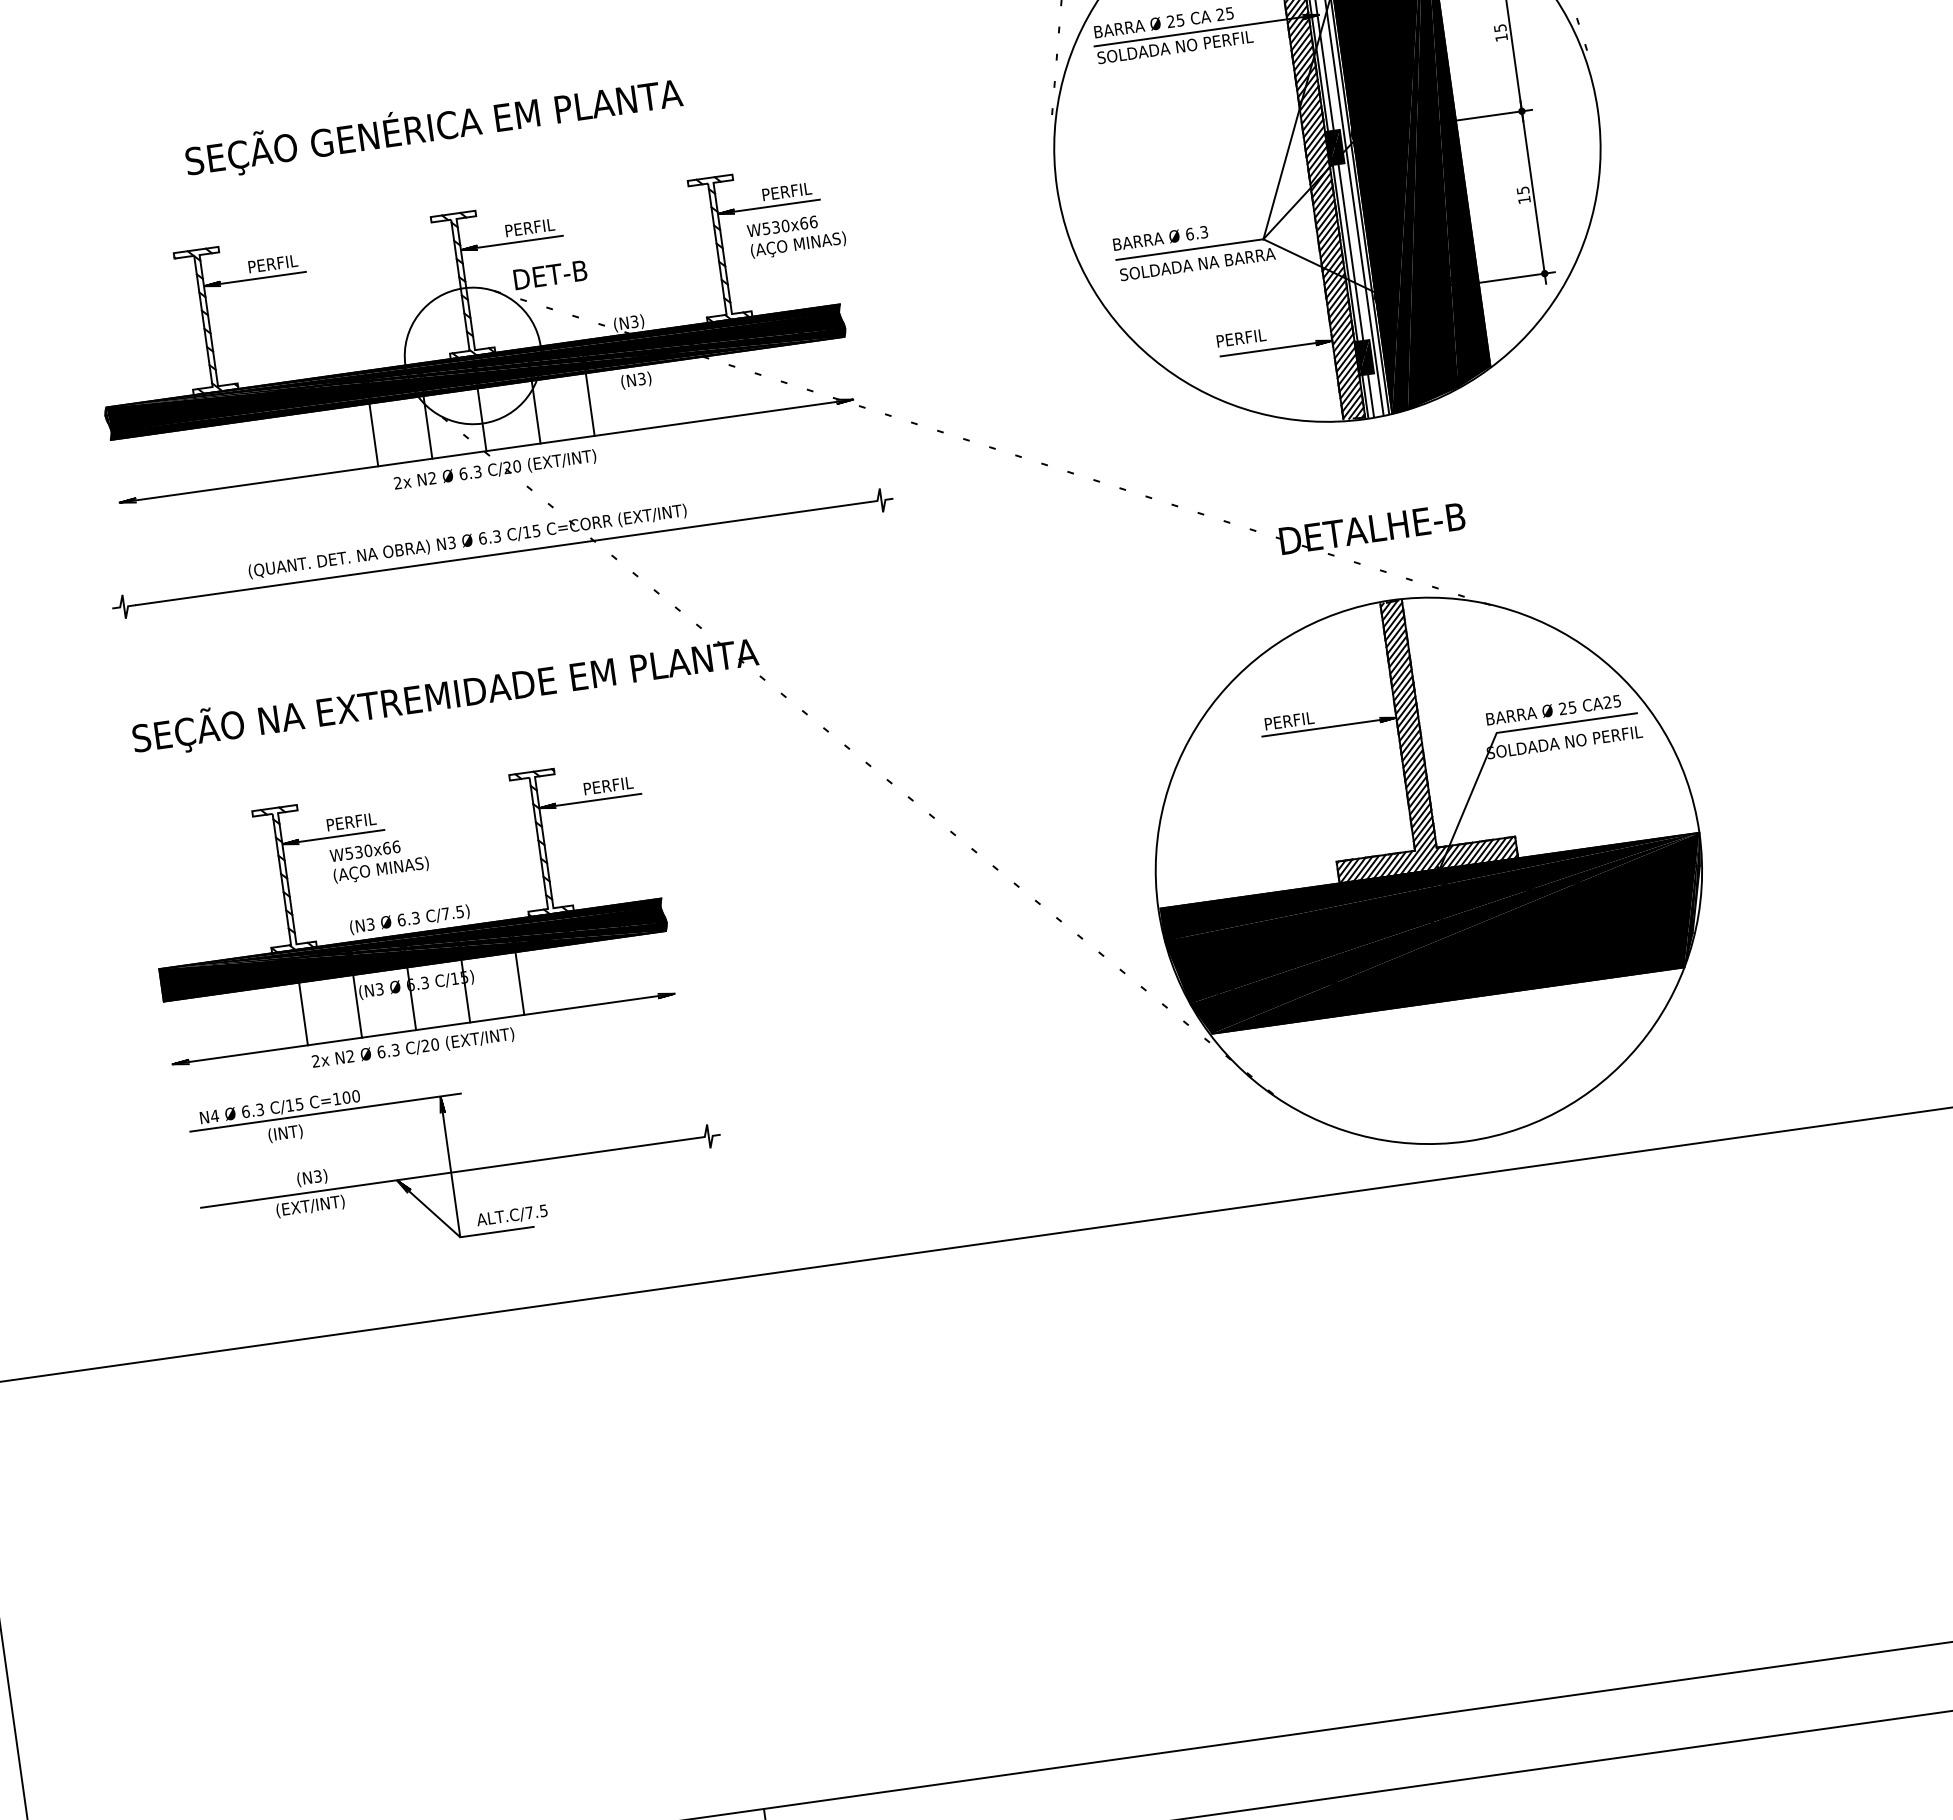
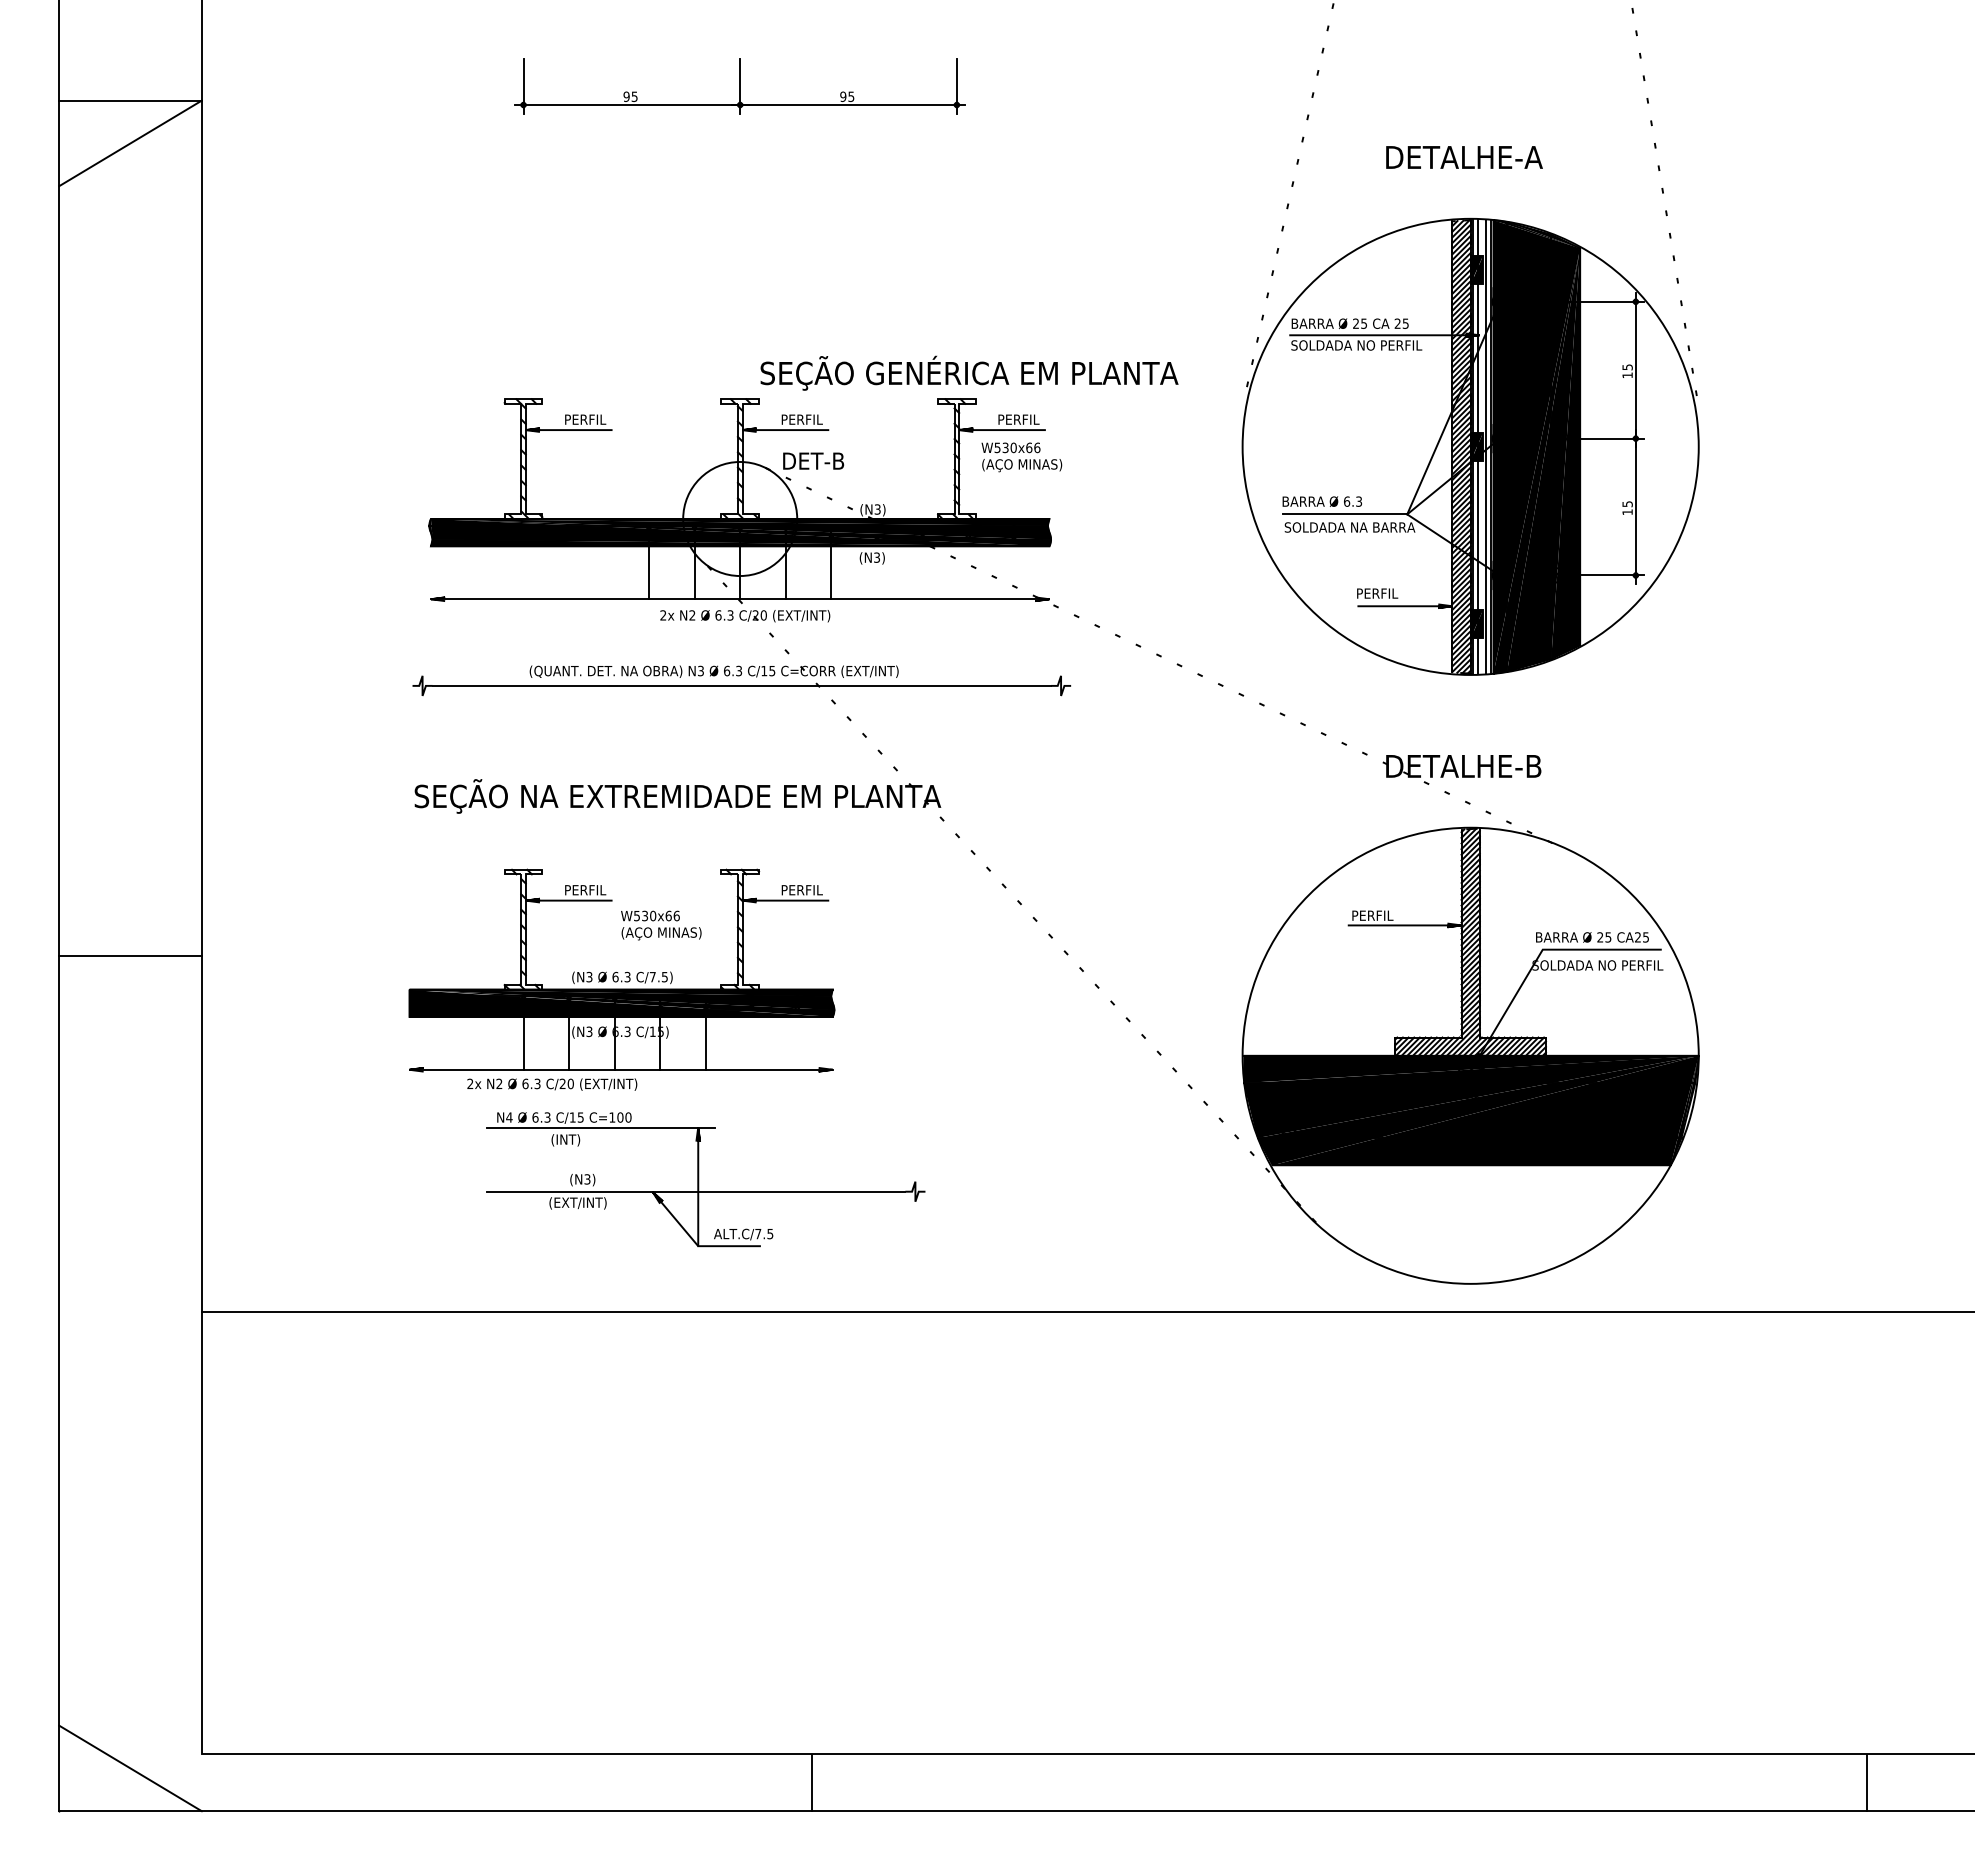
text: (433, 126) -> (969, 372), moved
text: (379, 860) -> (661, 925), moved
text: (413, 1048) -> (552, 1084), moved
part: (457, 1156) -> (705, 1179), moved

